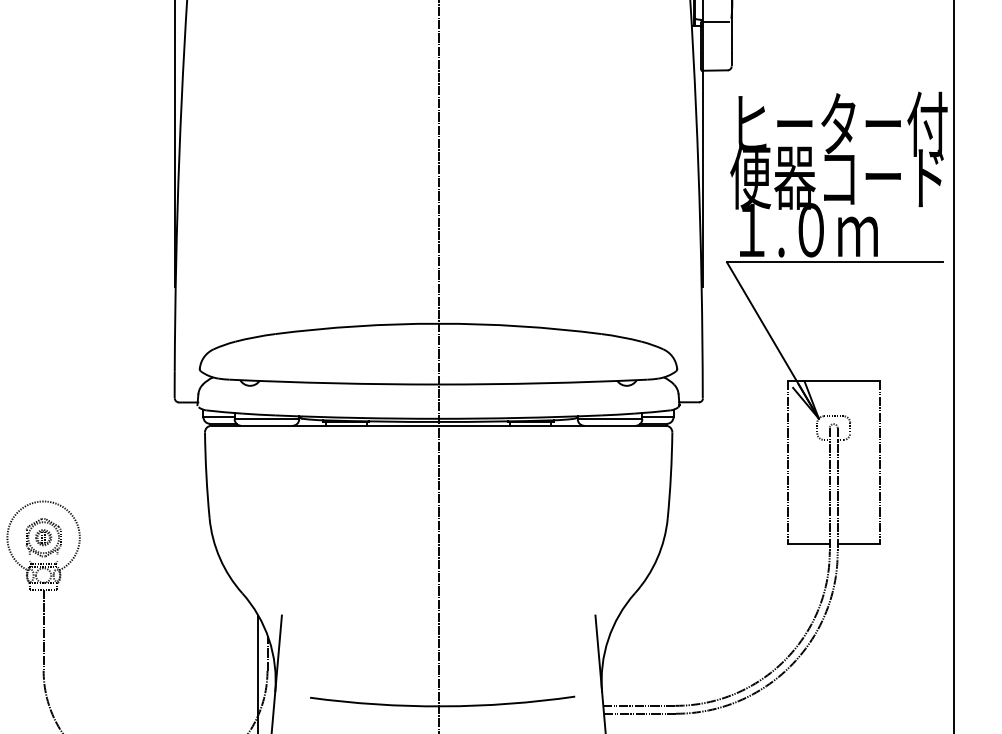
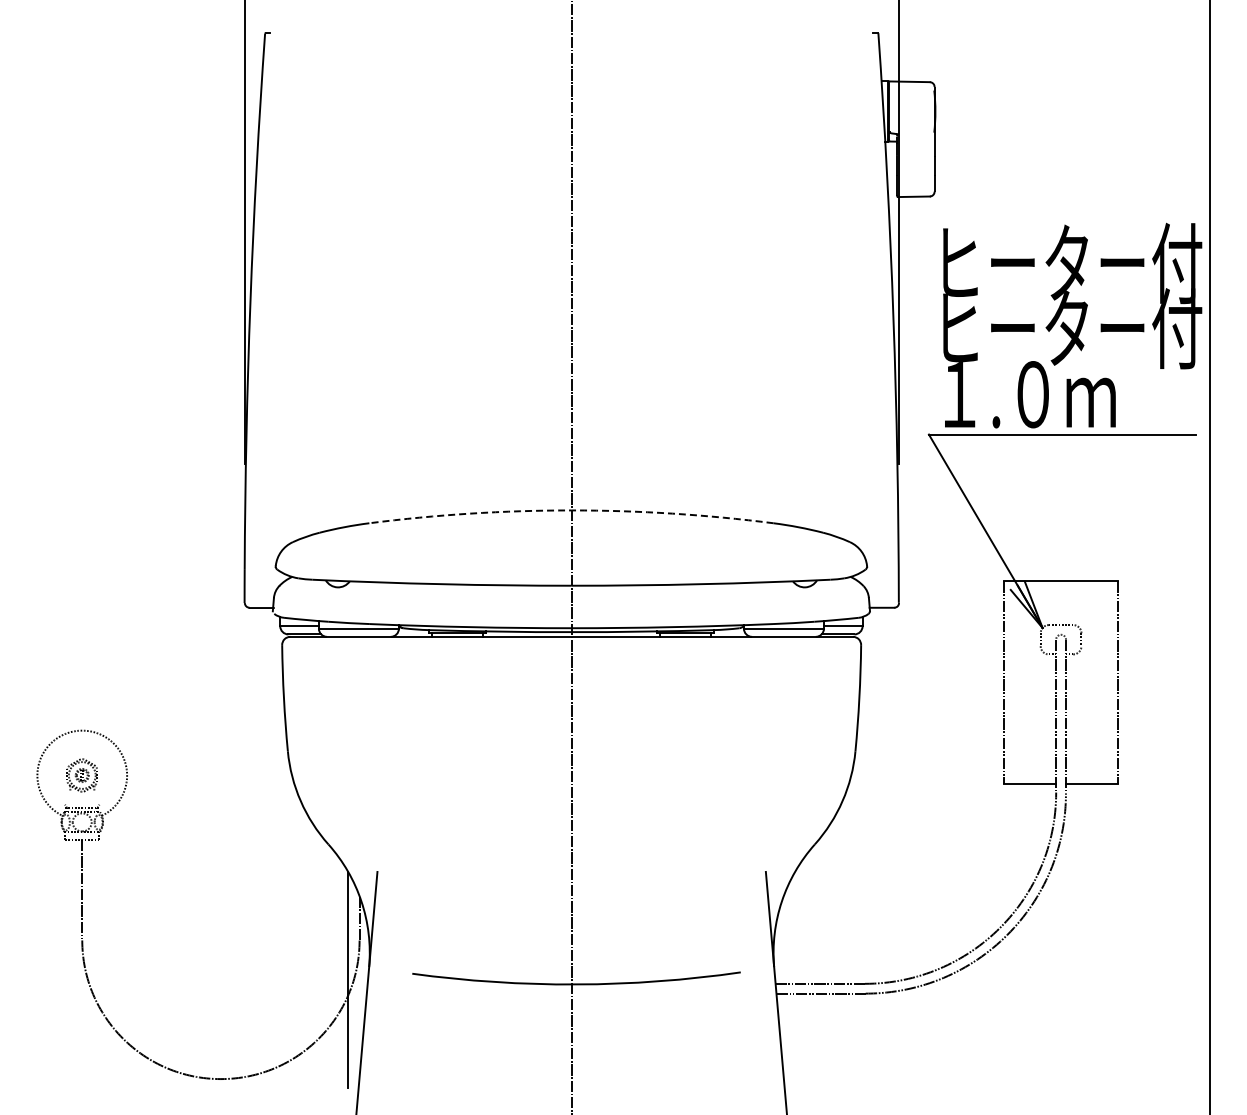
line: (716, 21) -> (915, 136), removed
text: (838, 176) -> (1067, 328), 便器コード -> ヒーター付
arc: (438, 323) -> (571, 510), solid -> dashed
part: (43, 537) -> (82, 775), size x0.7

